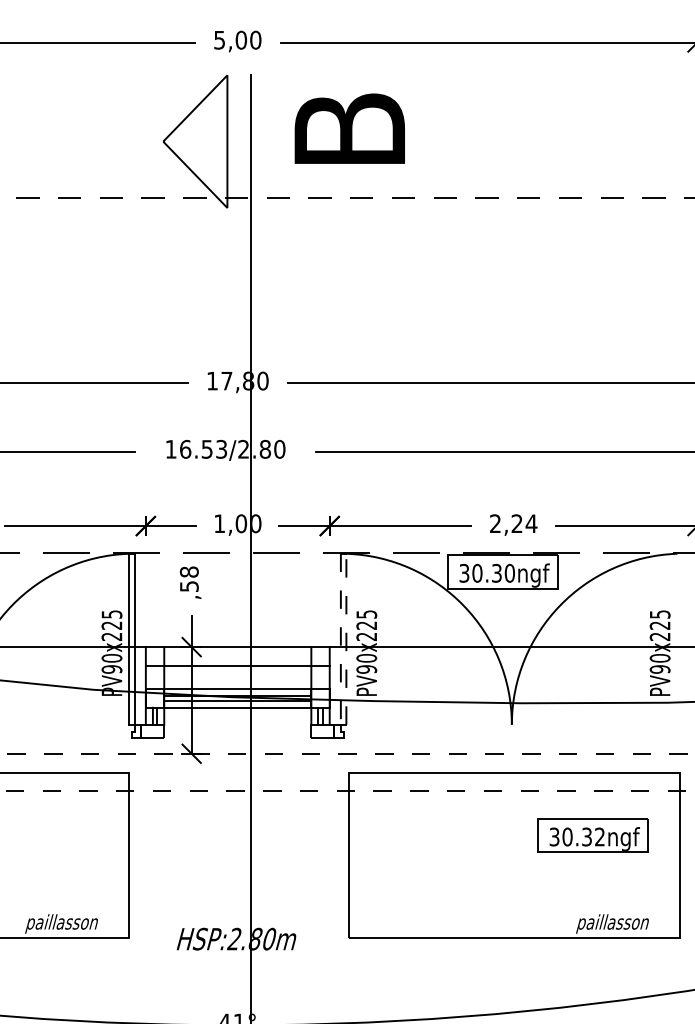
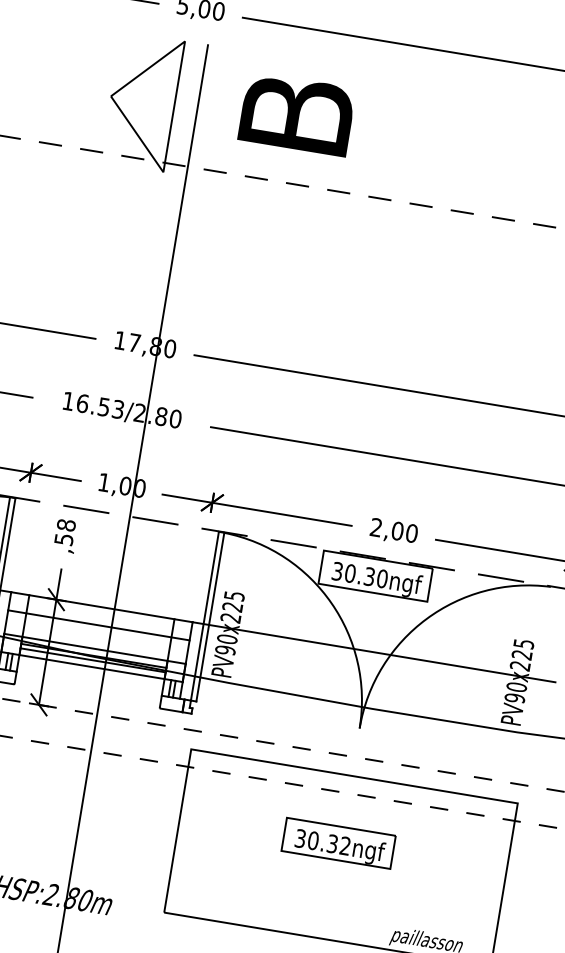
text: (524, 523) -> (404, 532), 2,24 -> 2,00
line: (340, 639) -> (204, 616), dashed -> solid
line: (346, 639) -> (210, 617), dashed -> solid
part: (592, 835) -> (338, 843), moved

